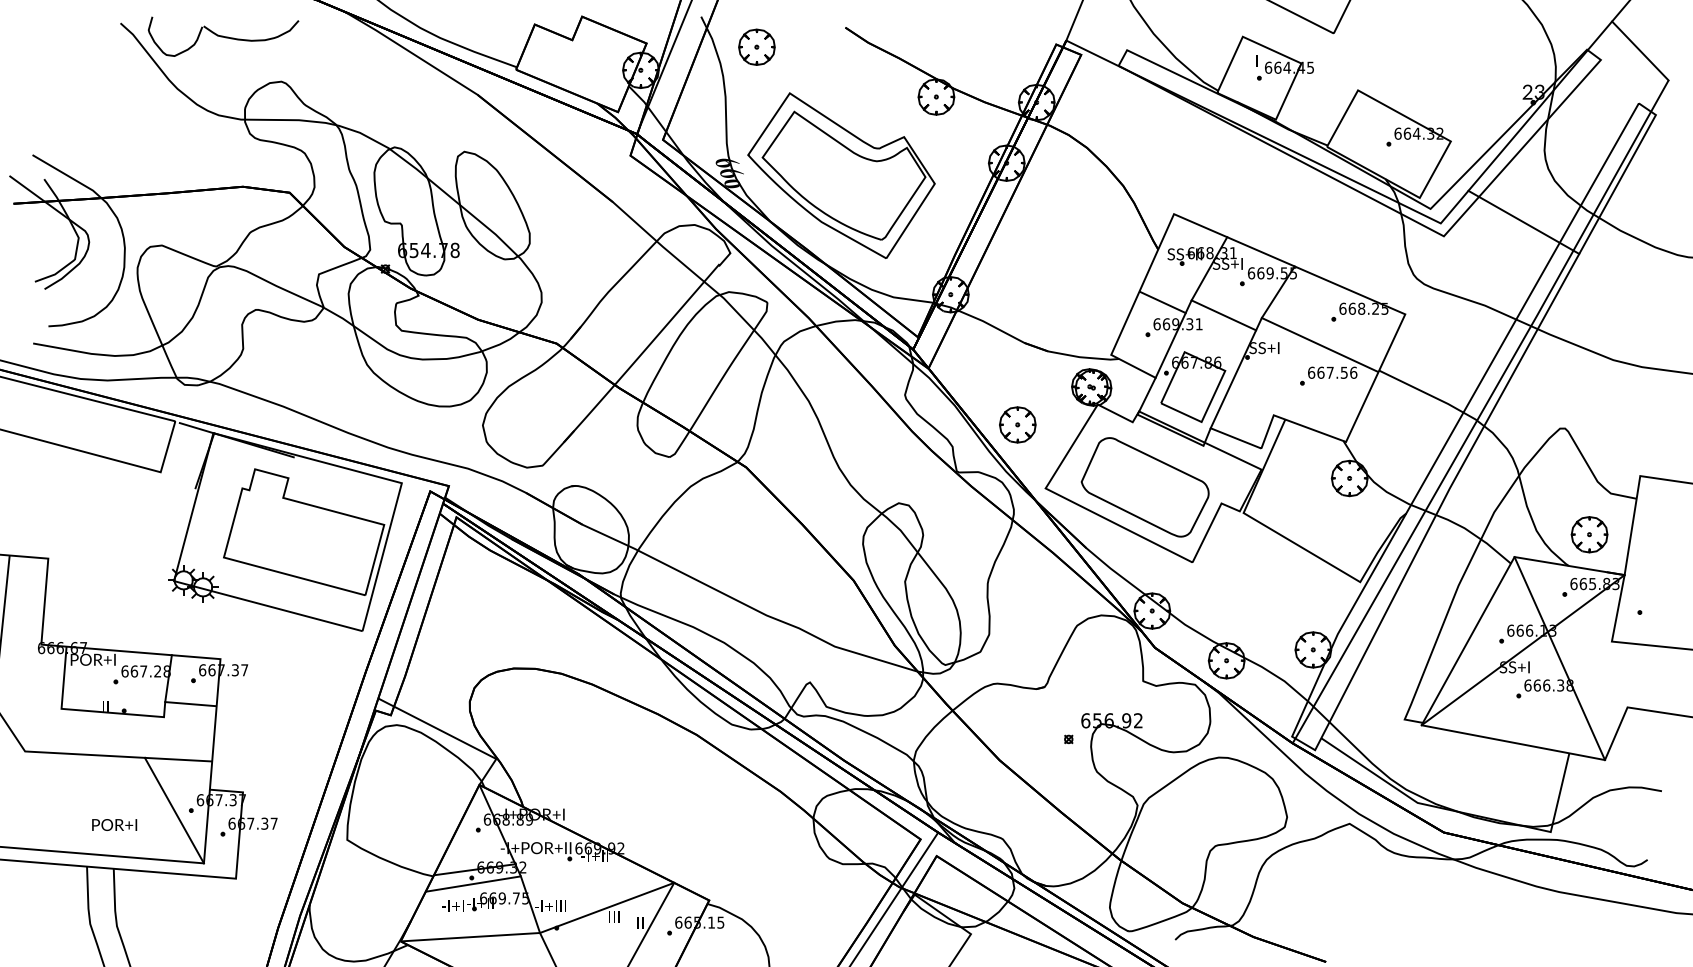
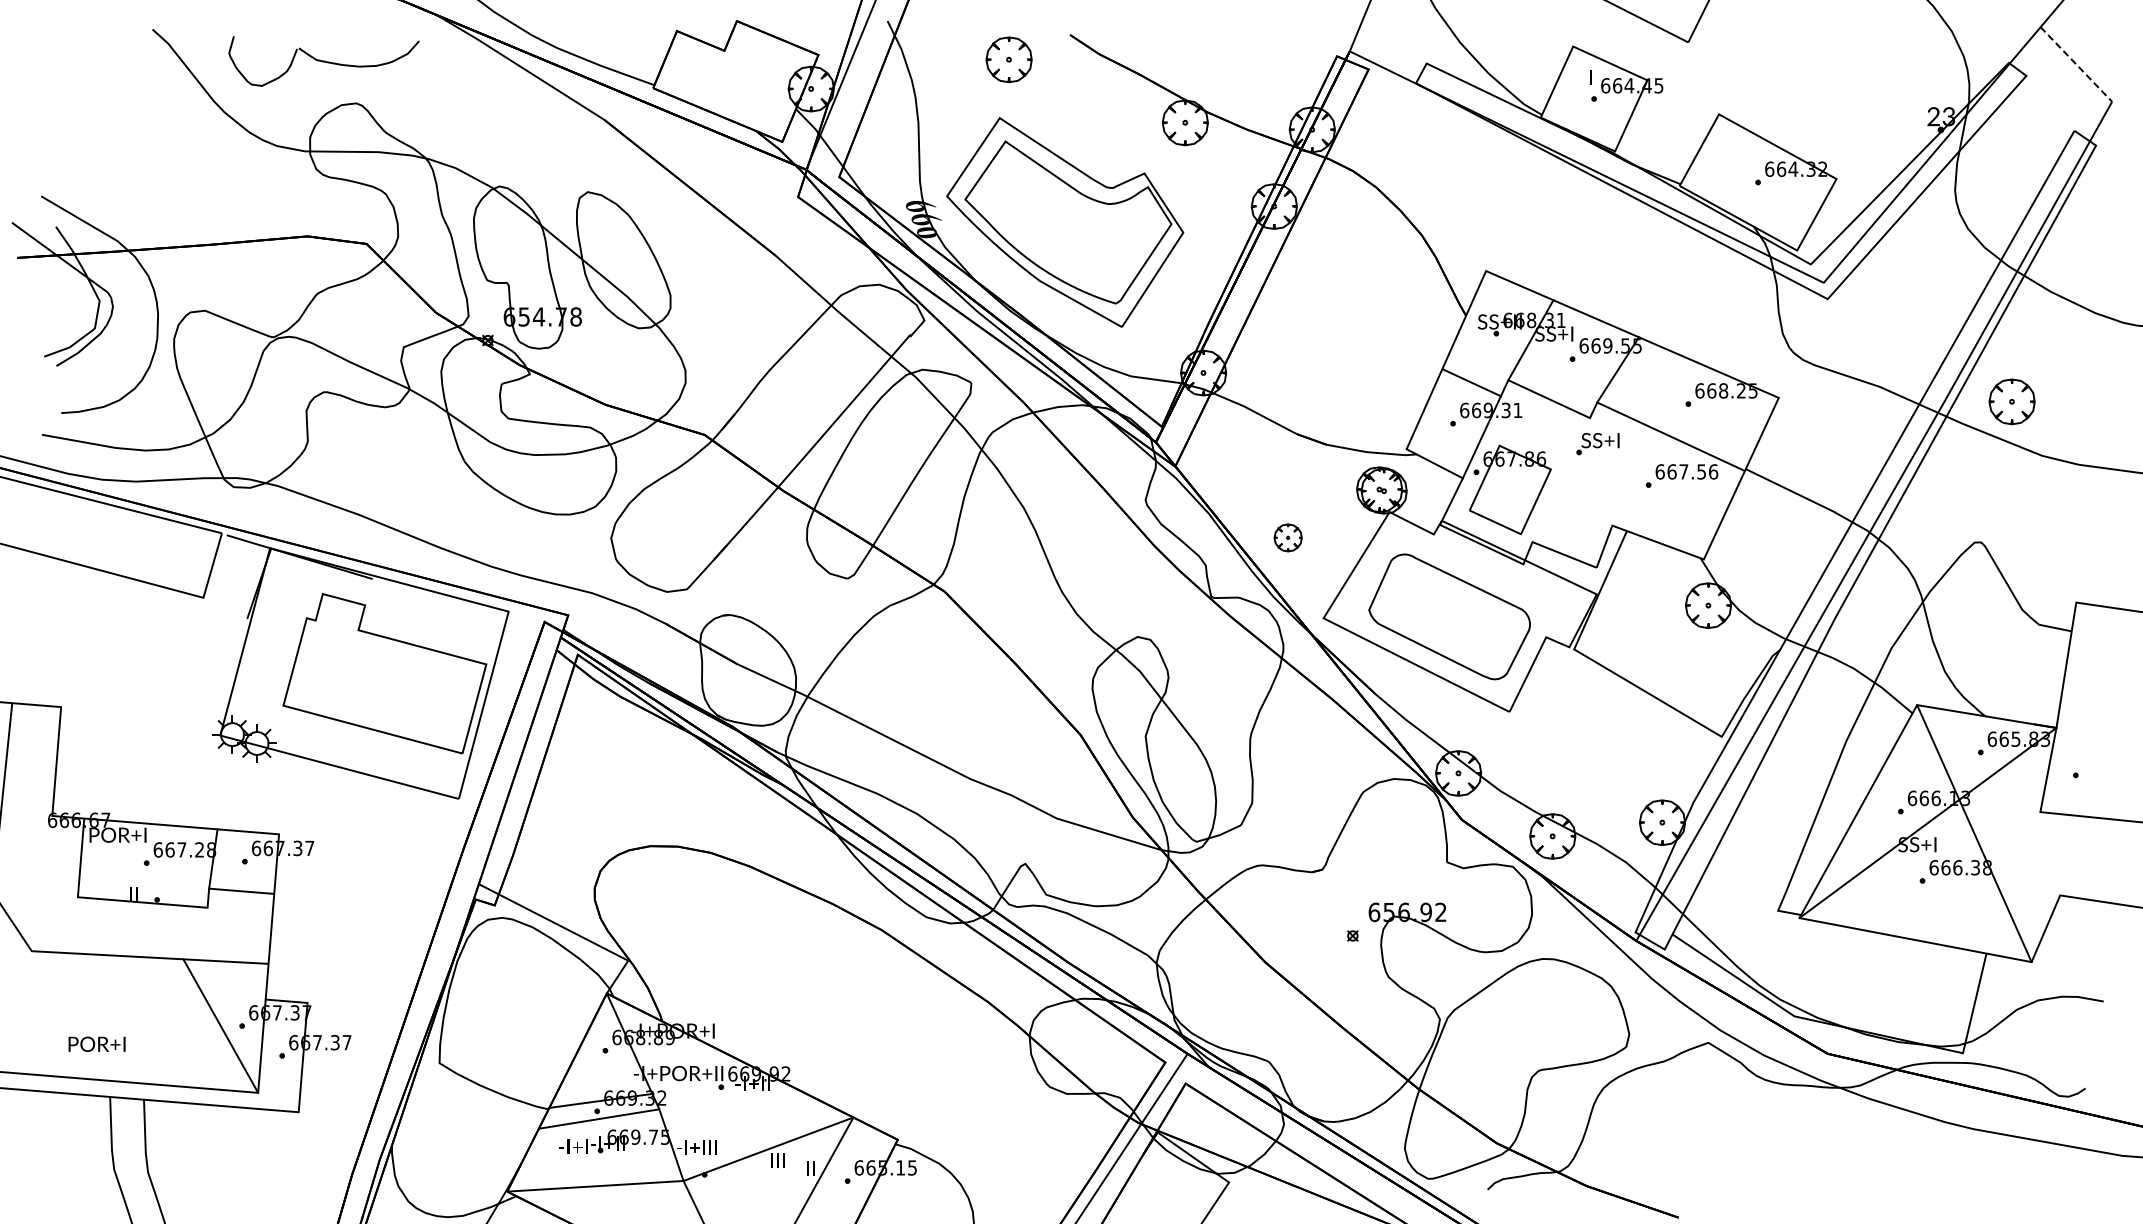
part: (223, 36) -> (323, 61), moved
part: (756, 47) -> (1008, 59), moved
line: (1640, 50) -> (2076, 64), solid -> dashed
line: (1523, 222) -> (1928, 281), removed
line: (1233, 379) -> (1561, 480), removed
part: (1017, 424) -> (1287, 537), size x0.6
part: (1589, 534) -> (2011, 401), moved
text: (114, 824) -> (96, 1043), moved

